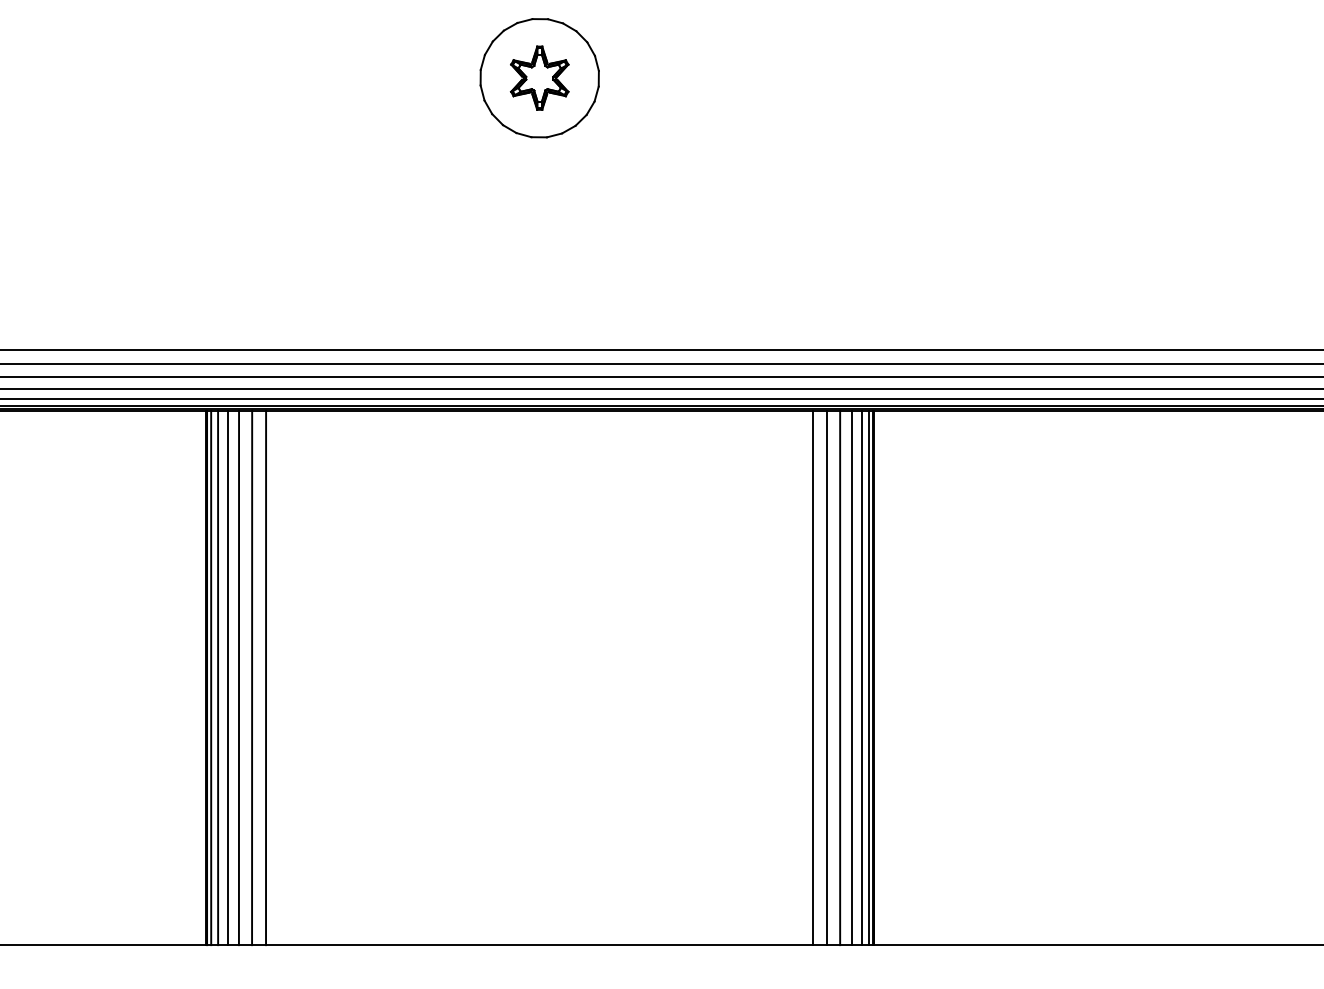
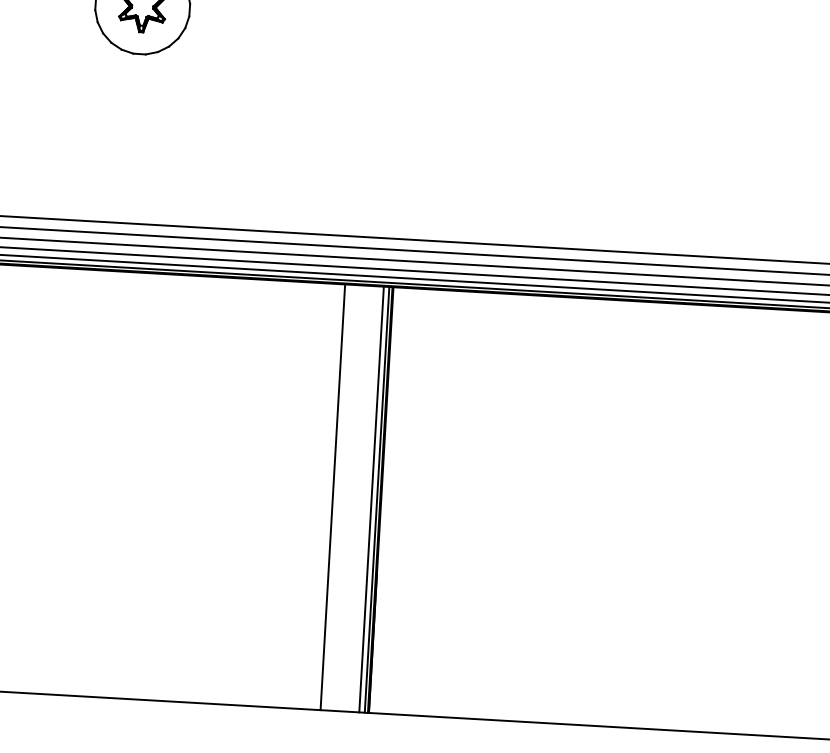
line: (826, 677) -> (343, 497), removed
line: (840, 677) -> (354, 498), removed
line: (852, 677) -> (364, 498), removed

